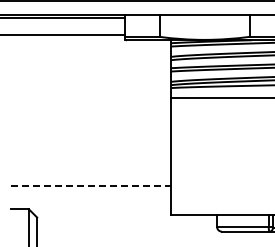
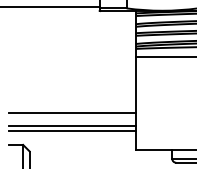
line: (91, 169) -> (72, 113), added
line: (91, 185) -> (72, 126), dashed -> solid
line: (91, 191) -> (72, 130), added

